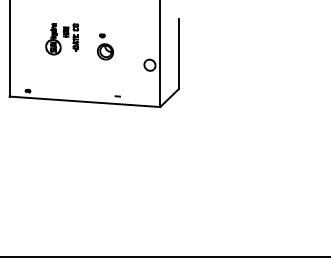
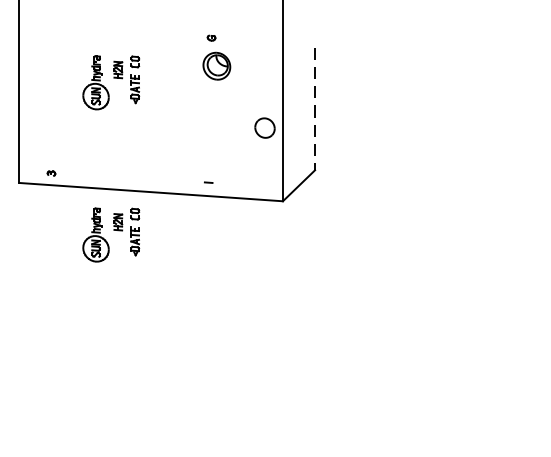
part: (104, 46) -> (215, 56), moved
line: (178, 54) -> (314, 109), solid -> dashed
part: (62, 126) -> (111, 235), added

